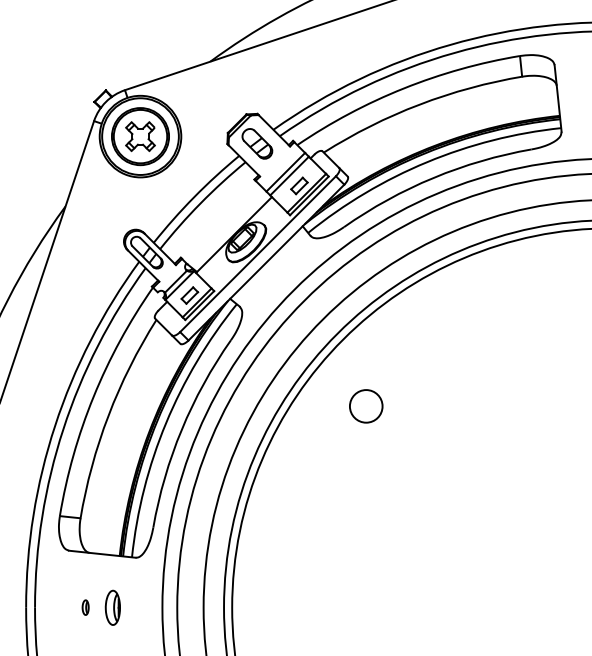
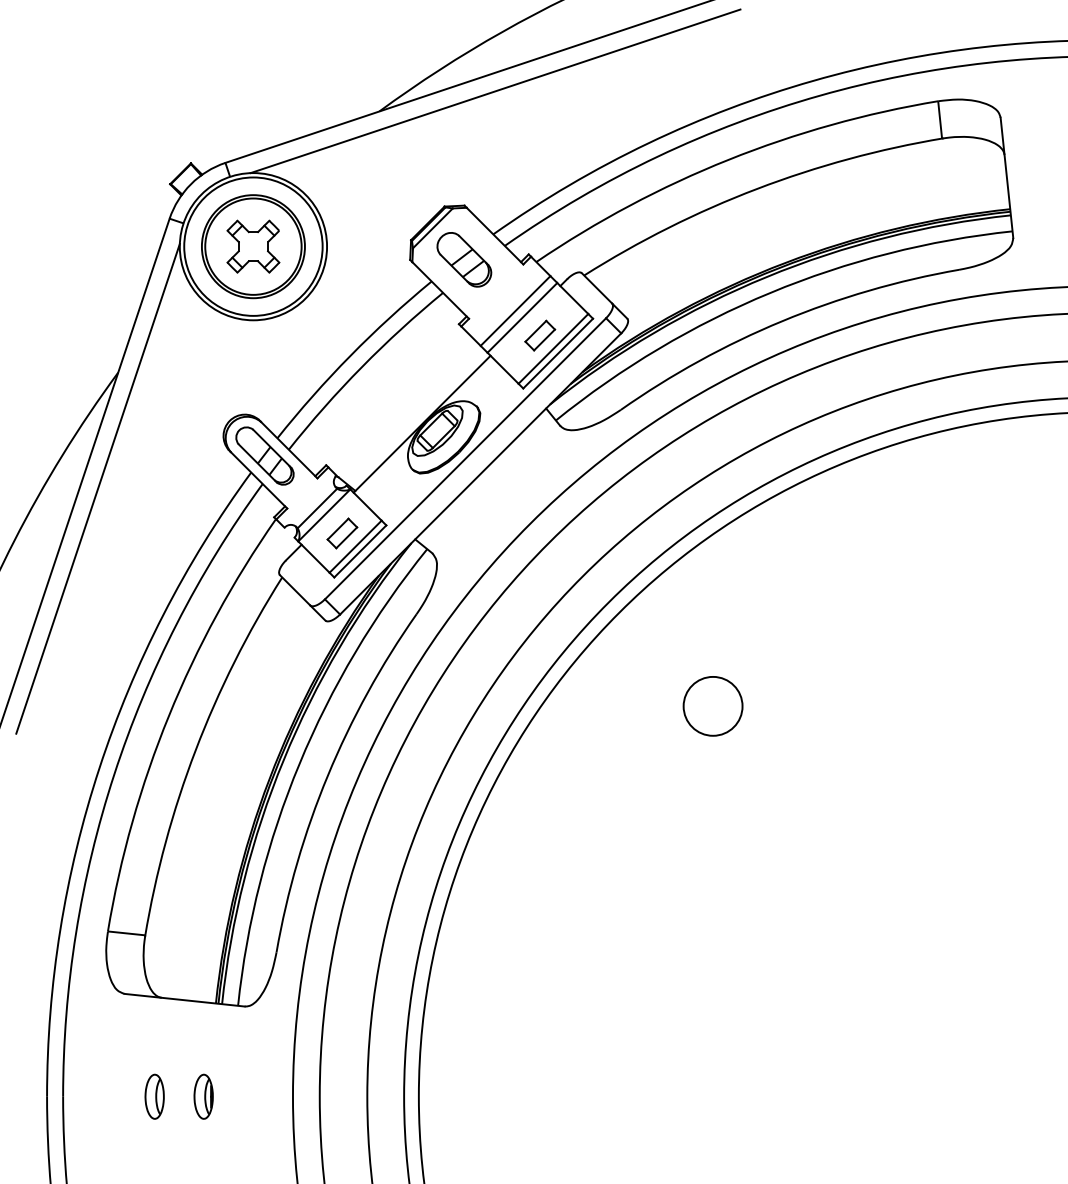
line: (274, 50) -> (495, 91), added
line: (54, 270) -> (98, 488), added
circle: (366, 406) -> (713, 706), moved
part: (85, 607) -> (154, 1096), size x1.67
part: (112, 607) -> (202, 1096), size x0.71

